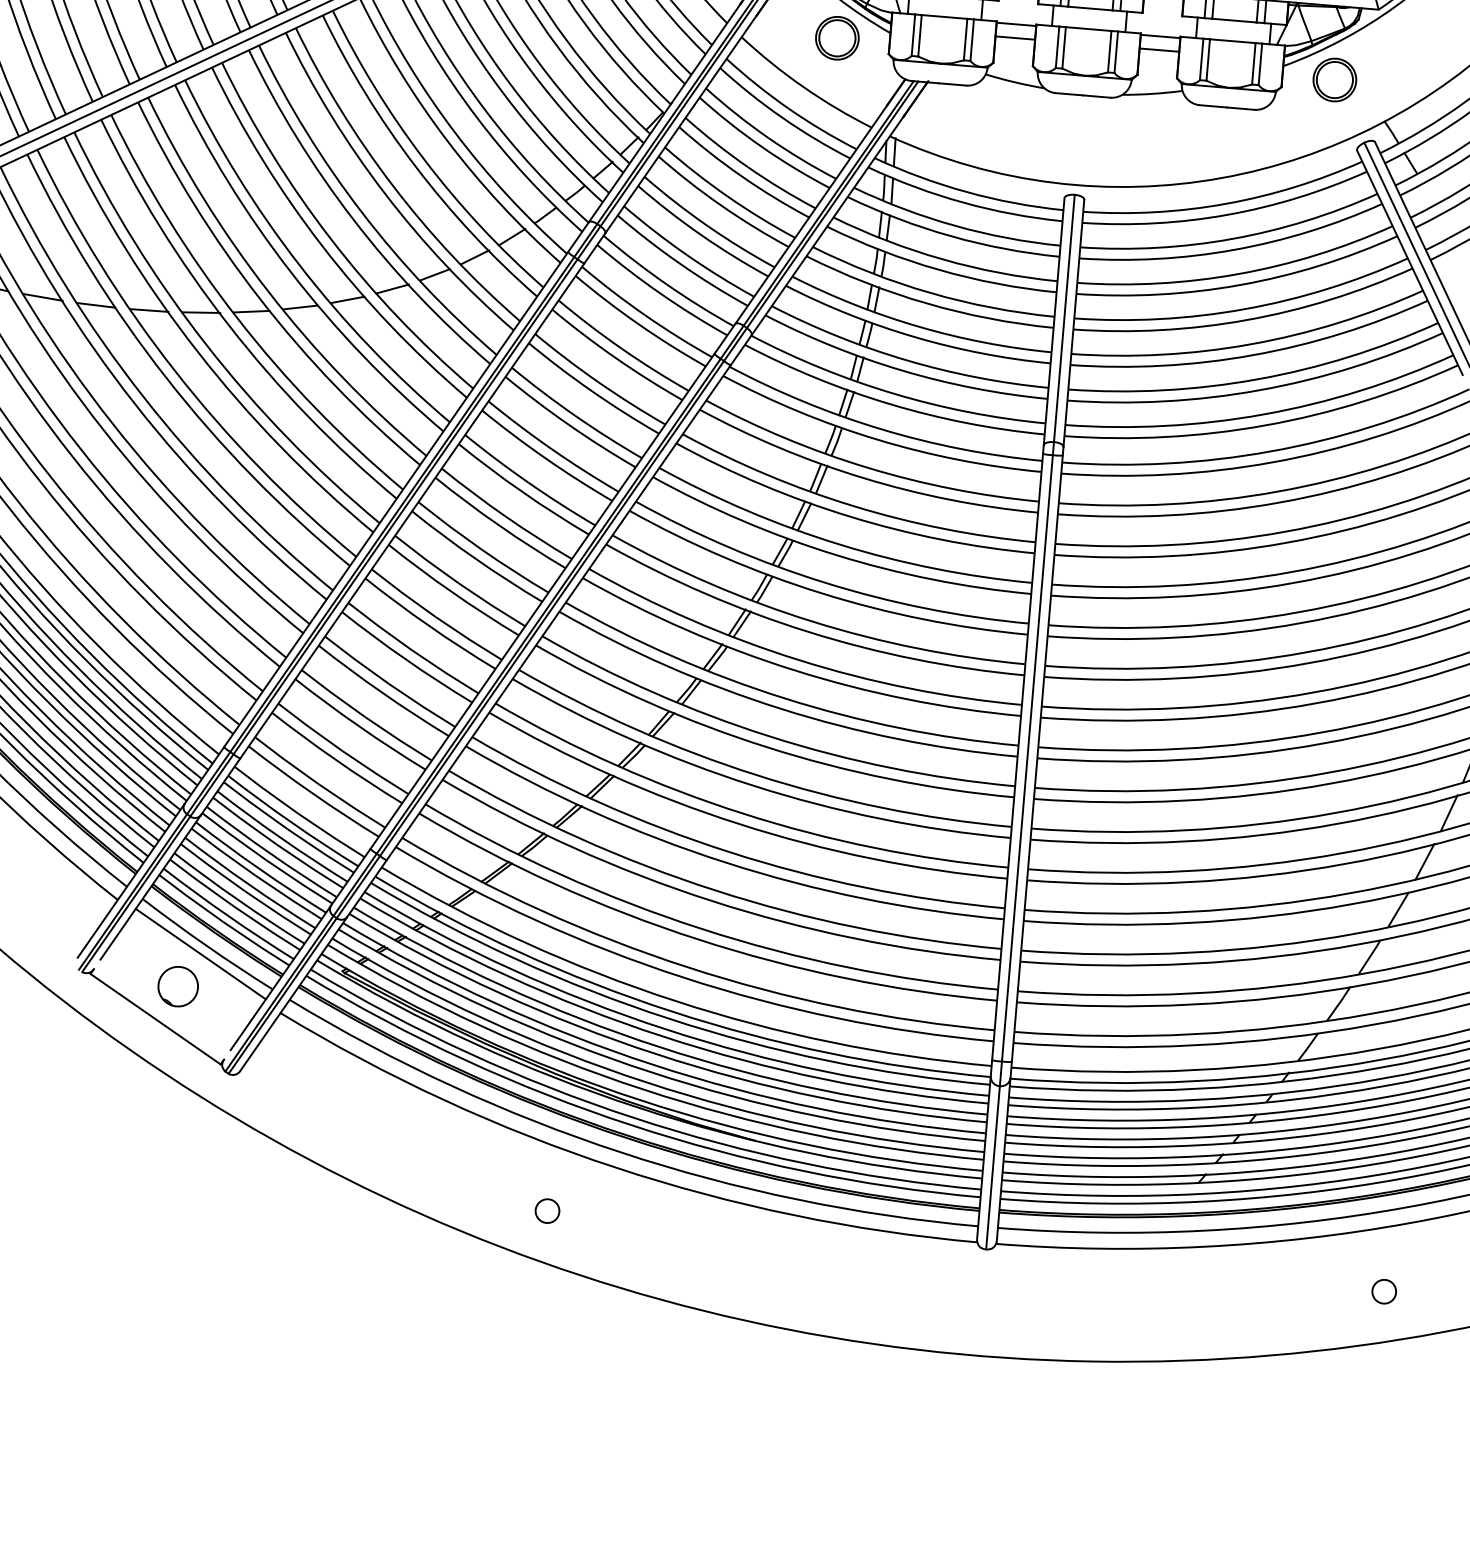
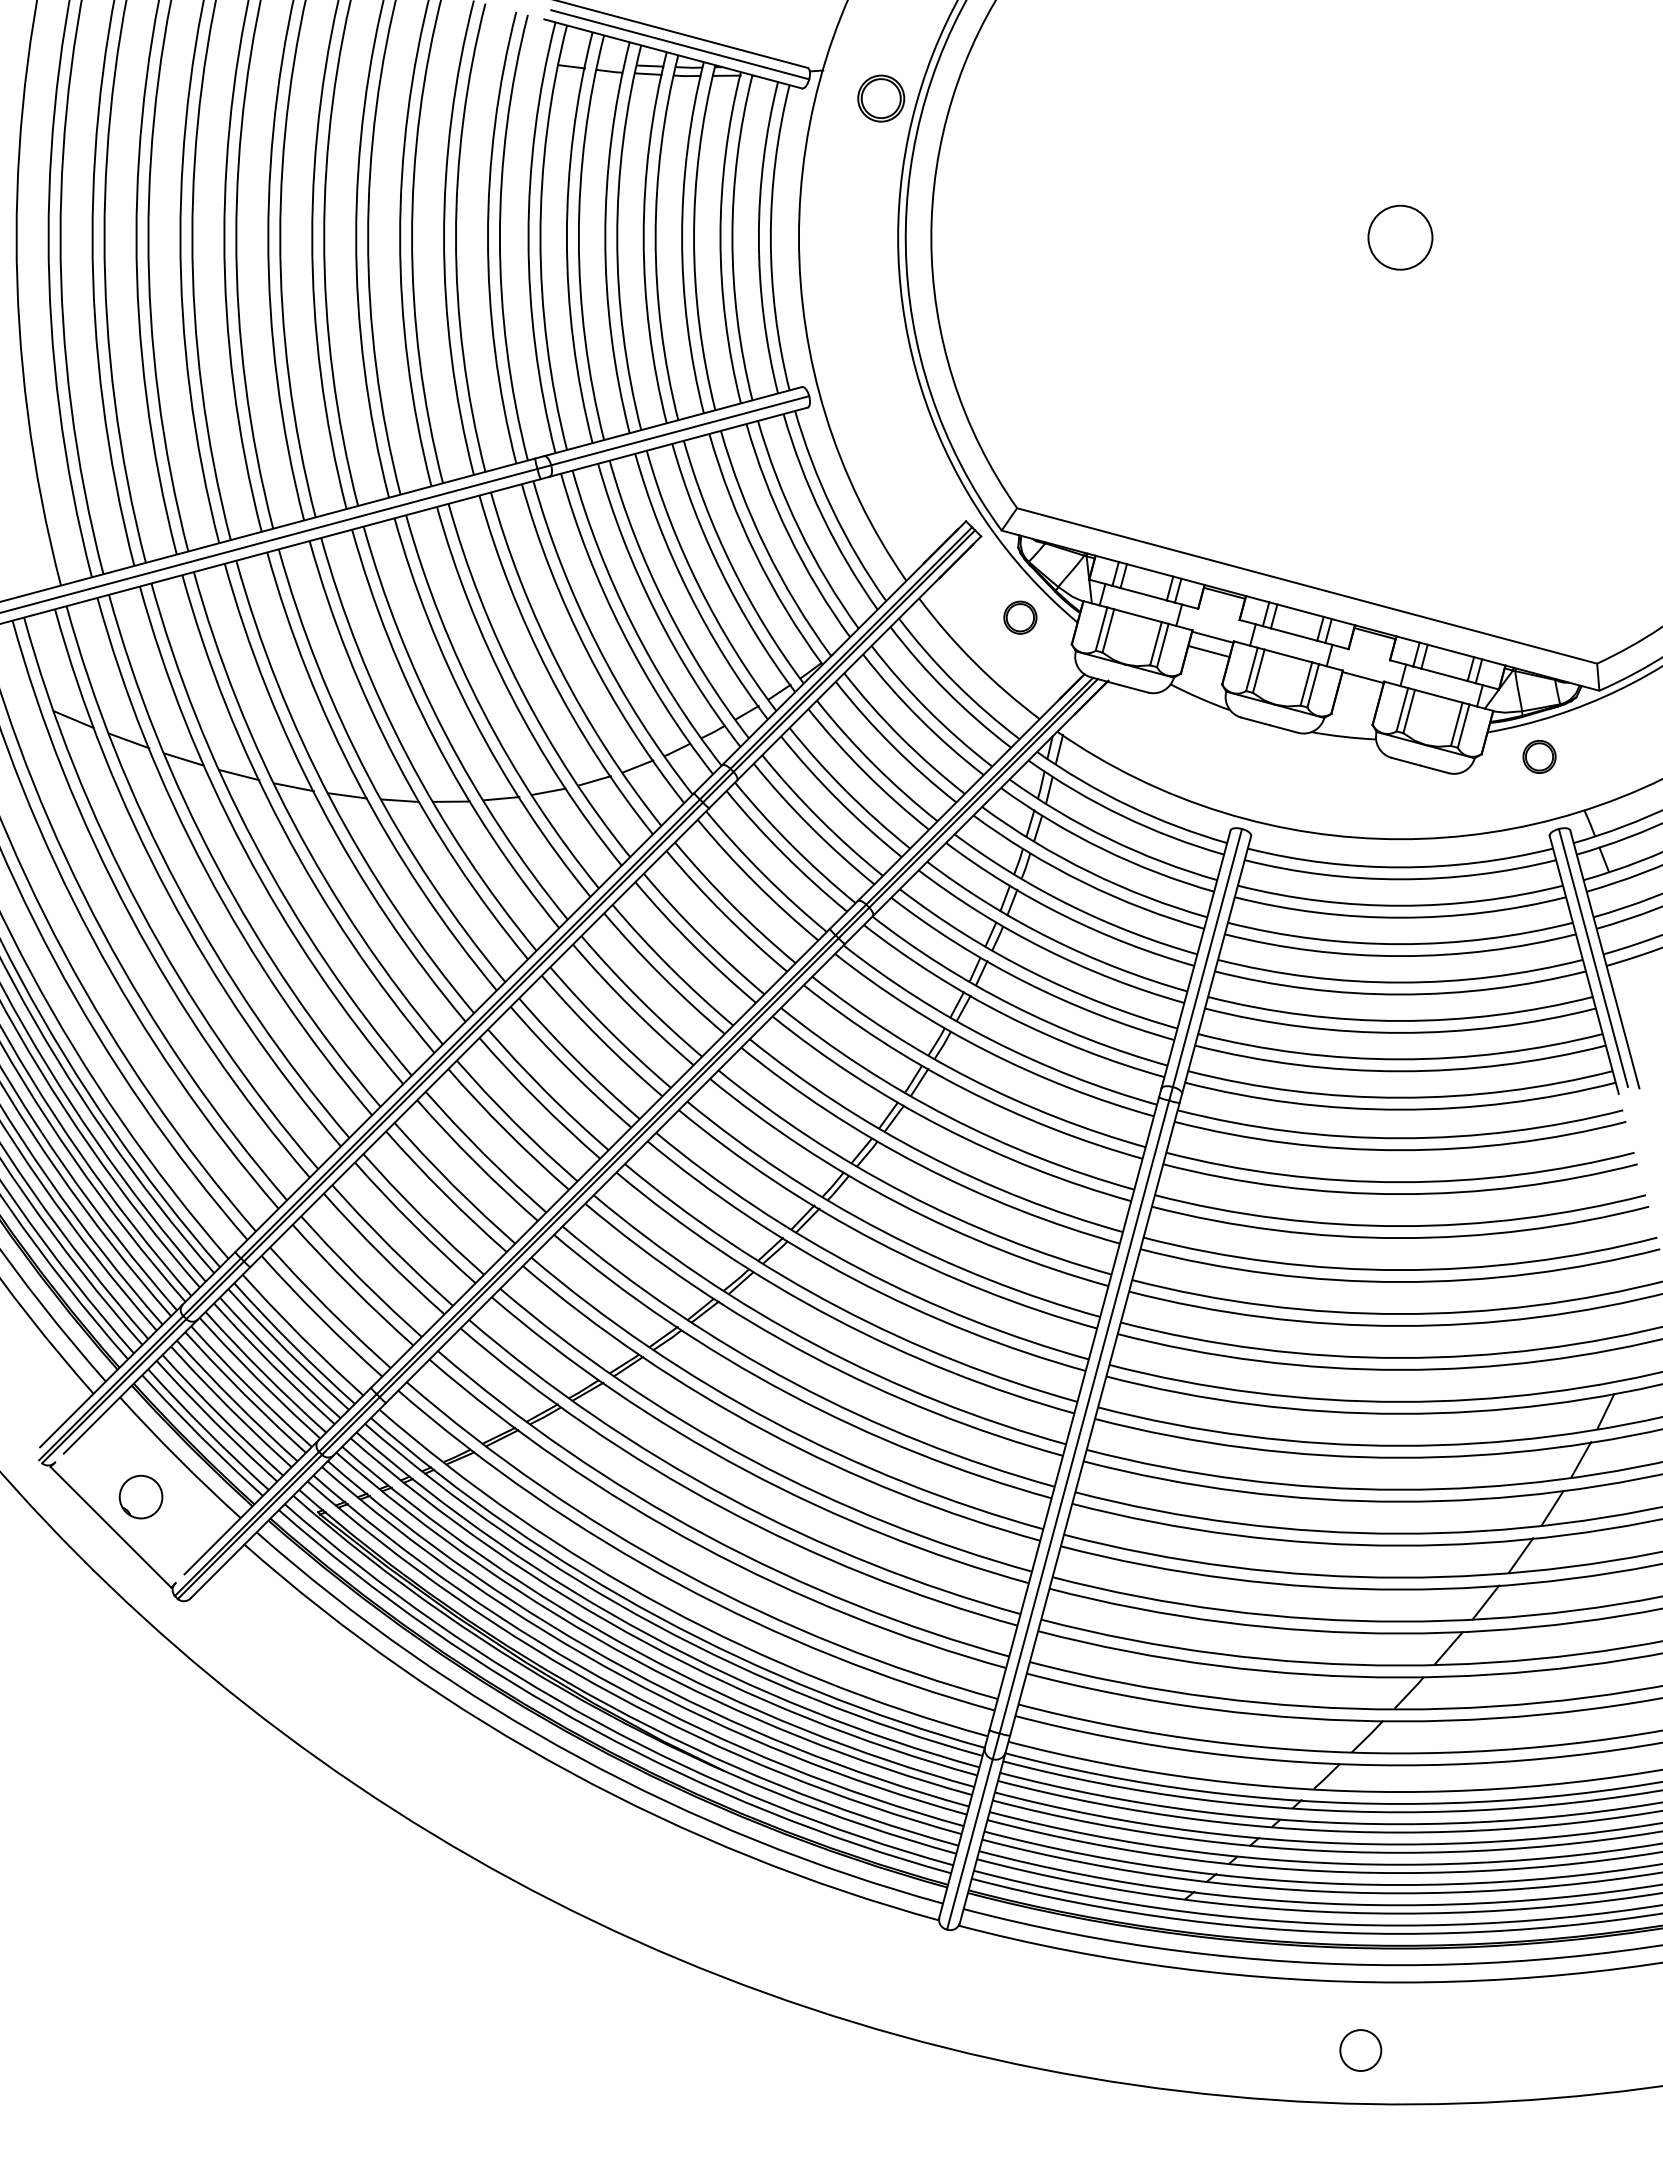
part: (837, 37) -> (1020, 617), size x0.7
line: (1158, 50) -> (1358, 691), removed
part: (1334, 79) -> (1539, 756), size x0.7
line: (200, 953) -> (170, 1466), removed
circle: (547, 1211) -> (489, 1805), removed
circle: (1383, 1291) -> (1360, 2049), size x1.6

